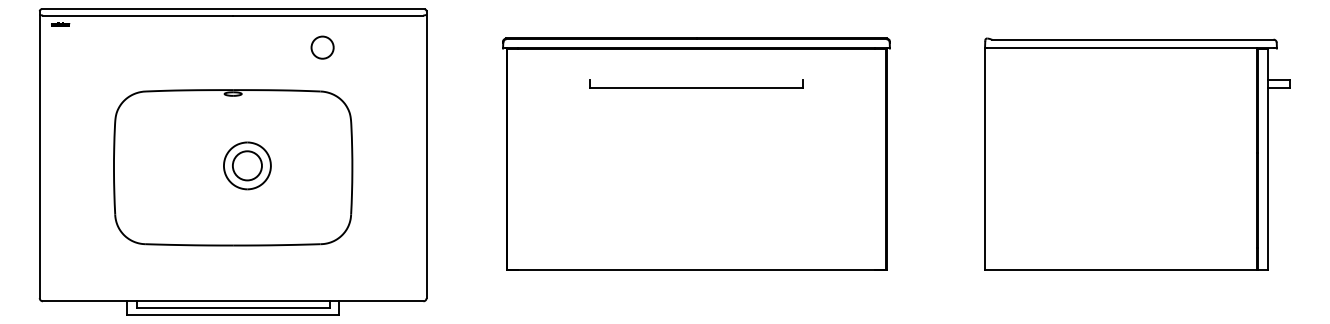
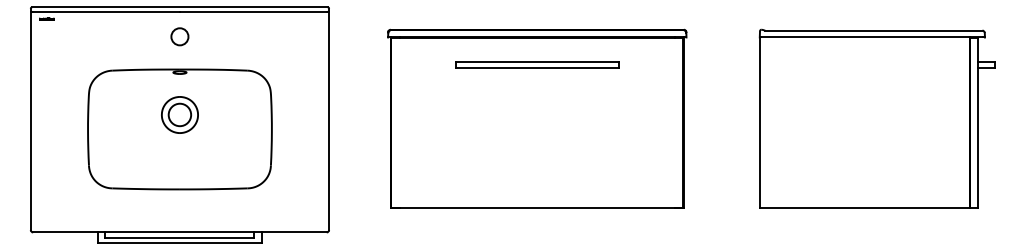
circle: (322, 47) -> (179, 36), moved
line: (696, 79) -> (537, 61), added
part: (246, 165) -> (179, 114), moved

